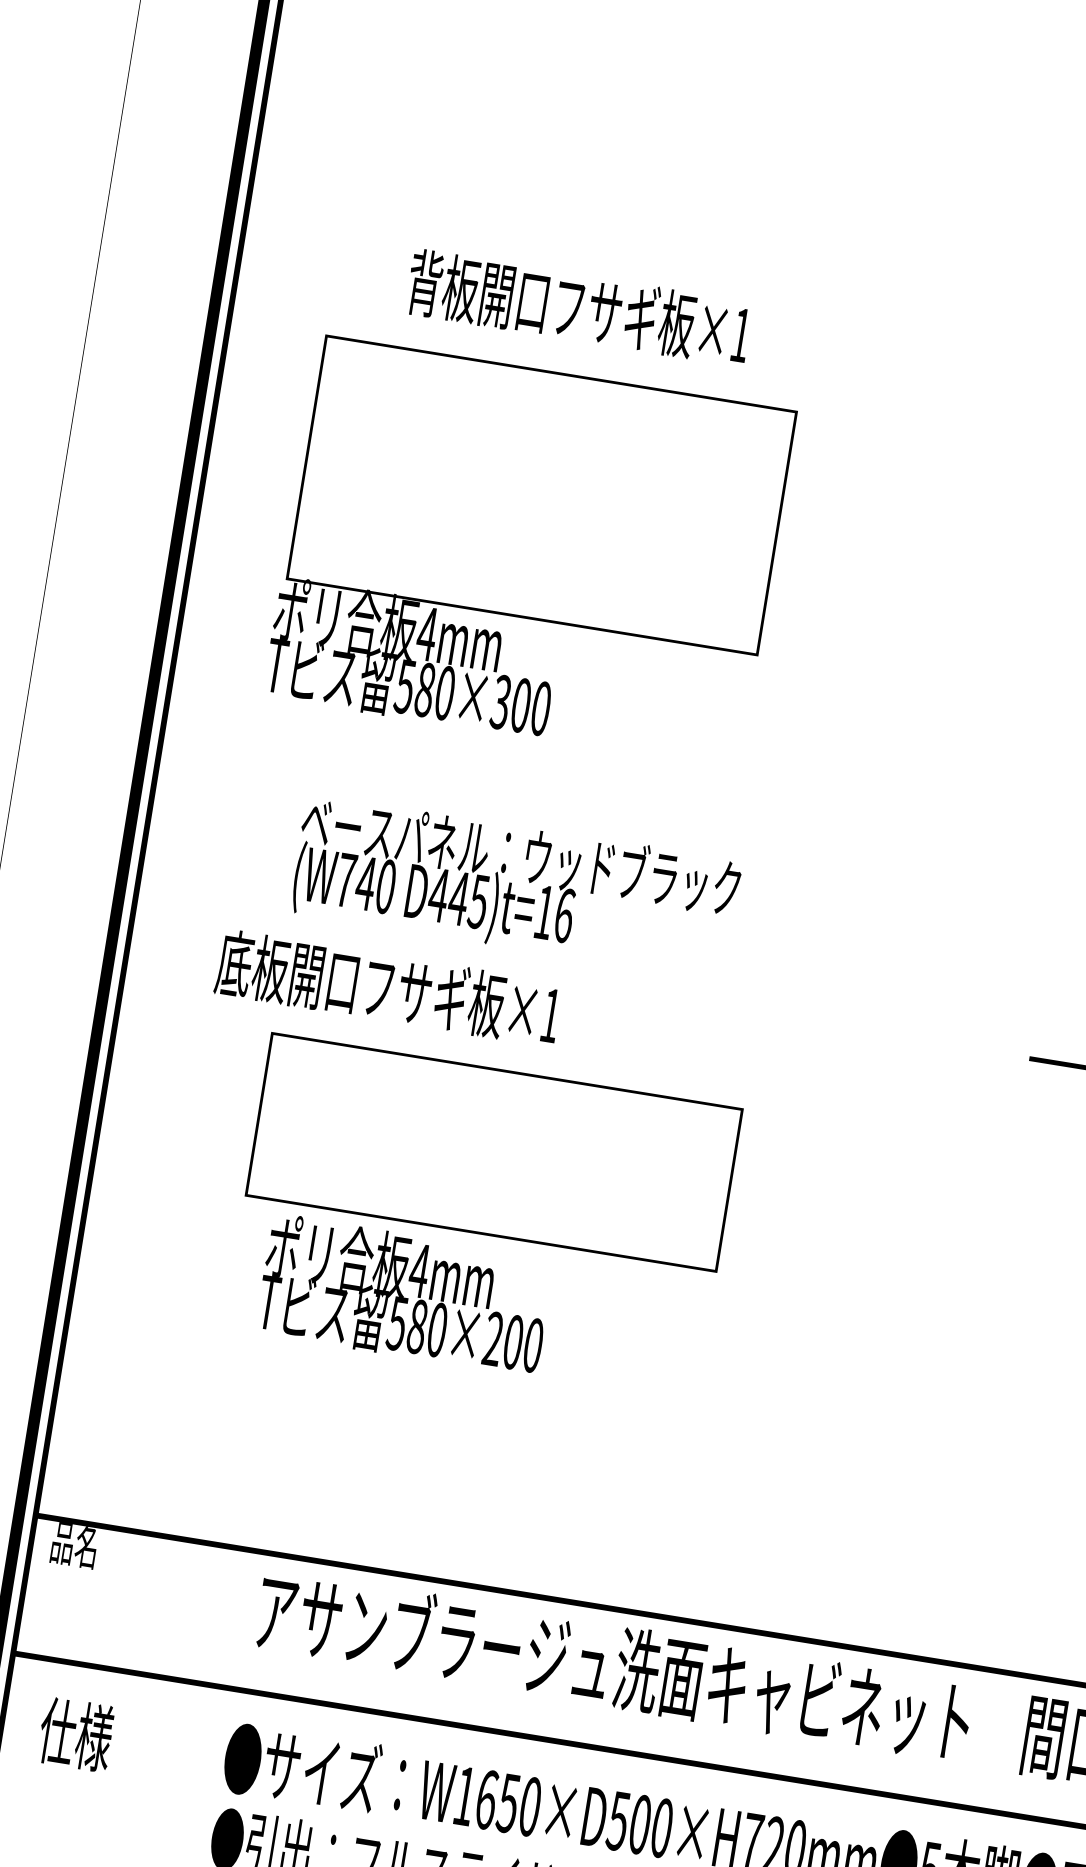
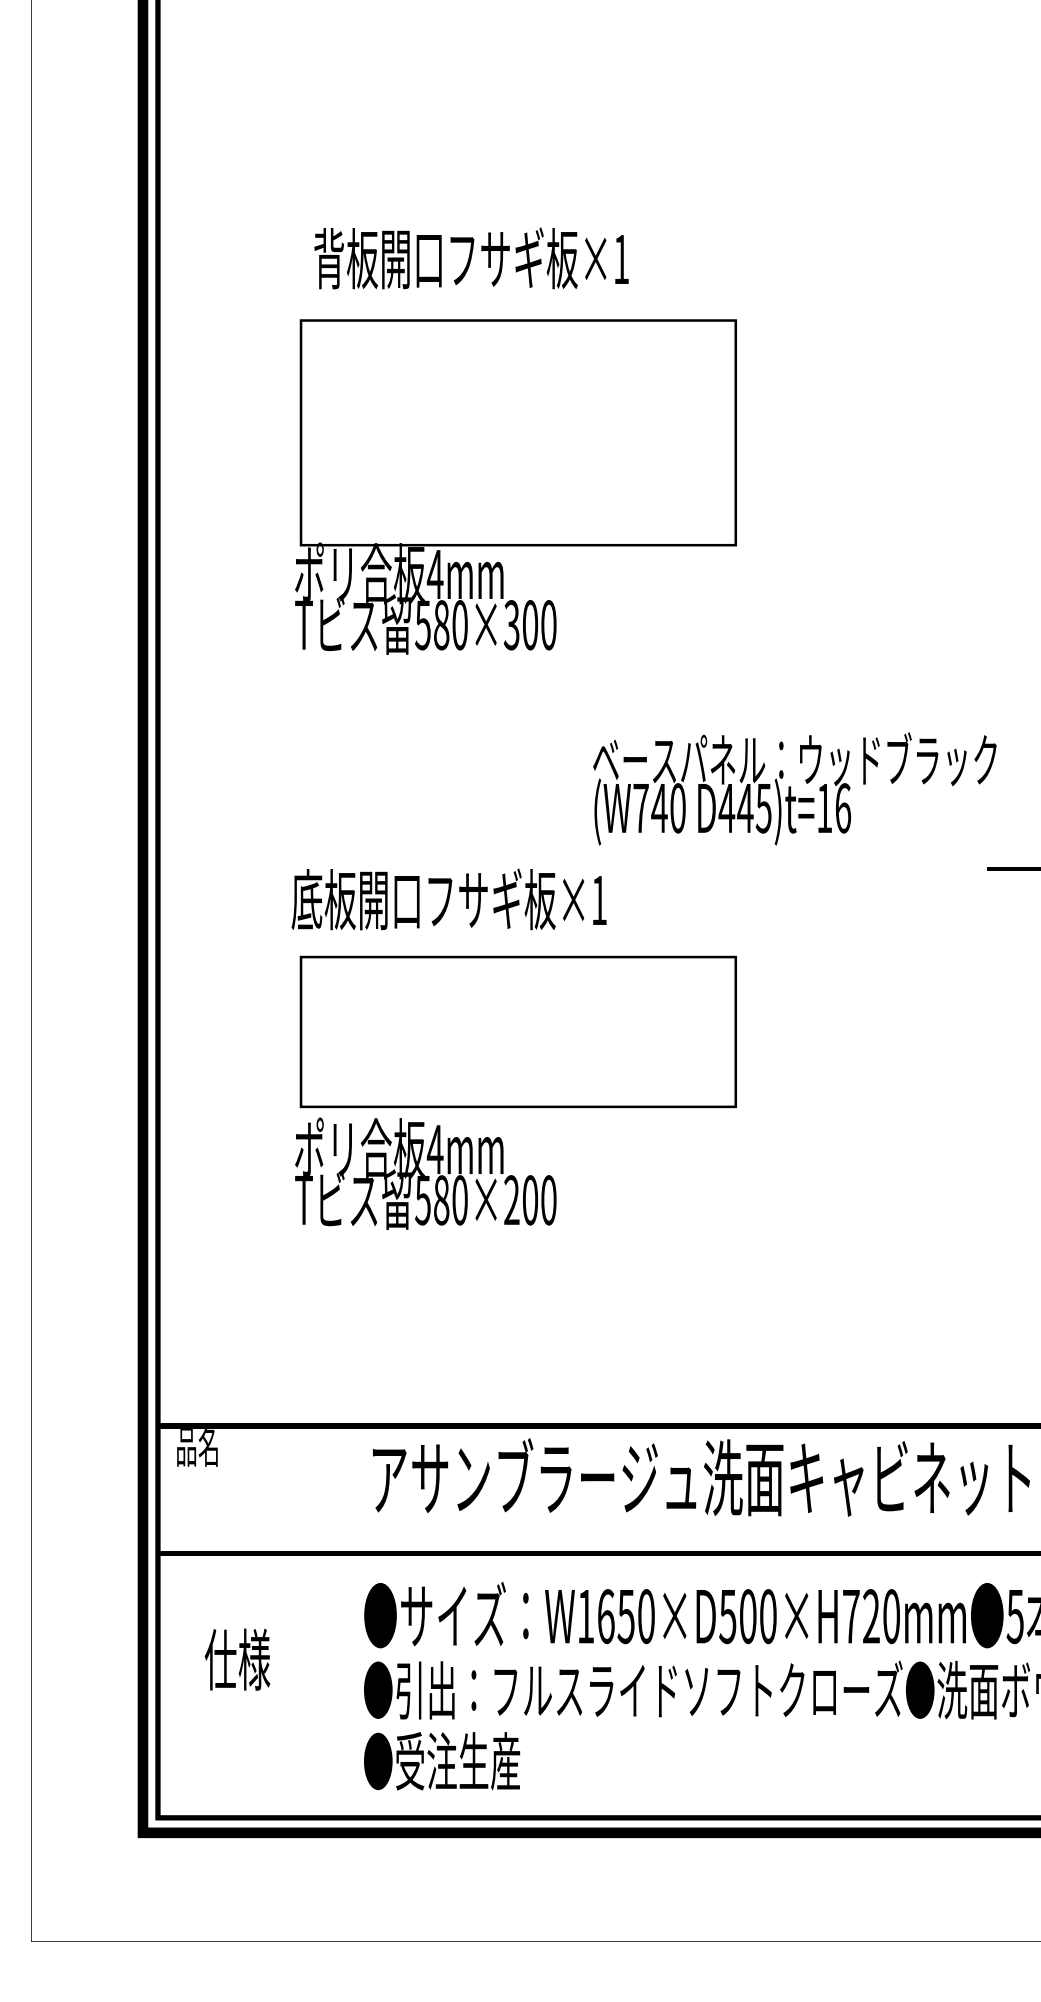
text: (529, 552) -> (515, 486), moved
text: (515, 885) -> (794, 788), moved
text: (387, 988) -> (448, 899), moved
text: (404, 1294) -> (425, 1173), moved
text: (76, 1734) -> (237, 1659), moved

